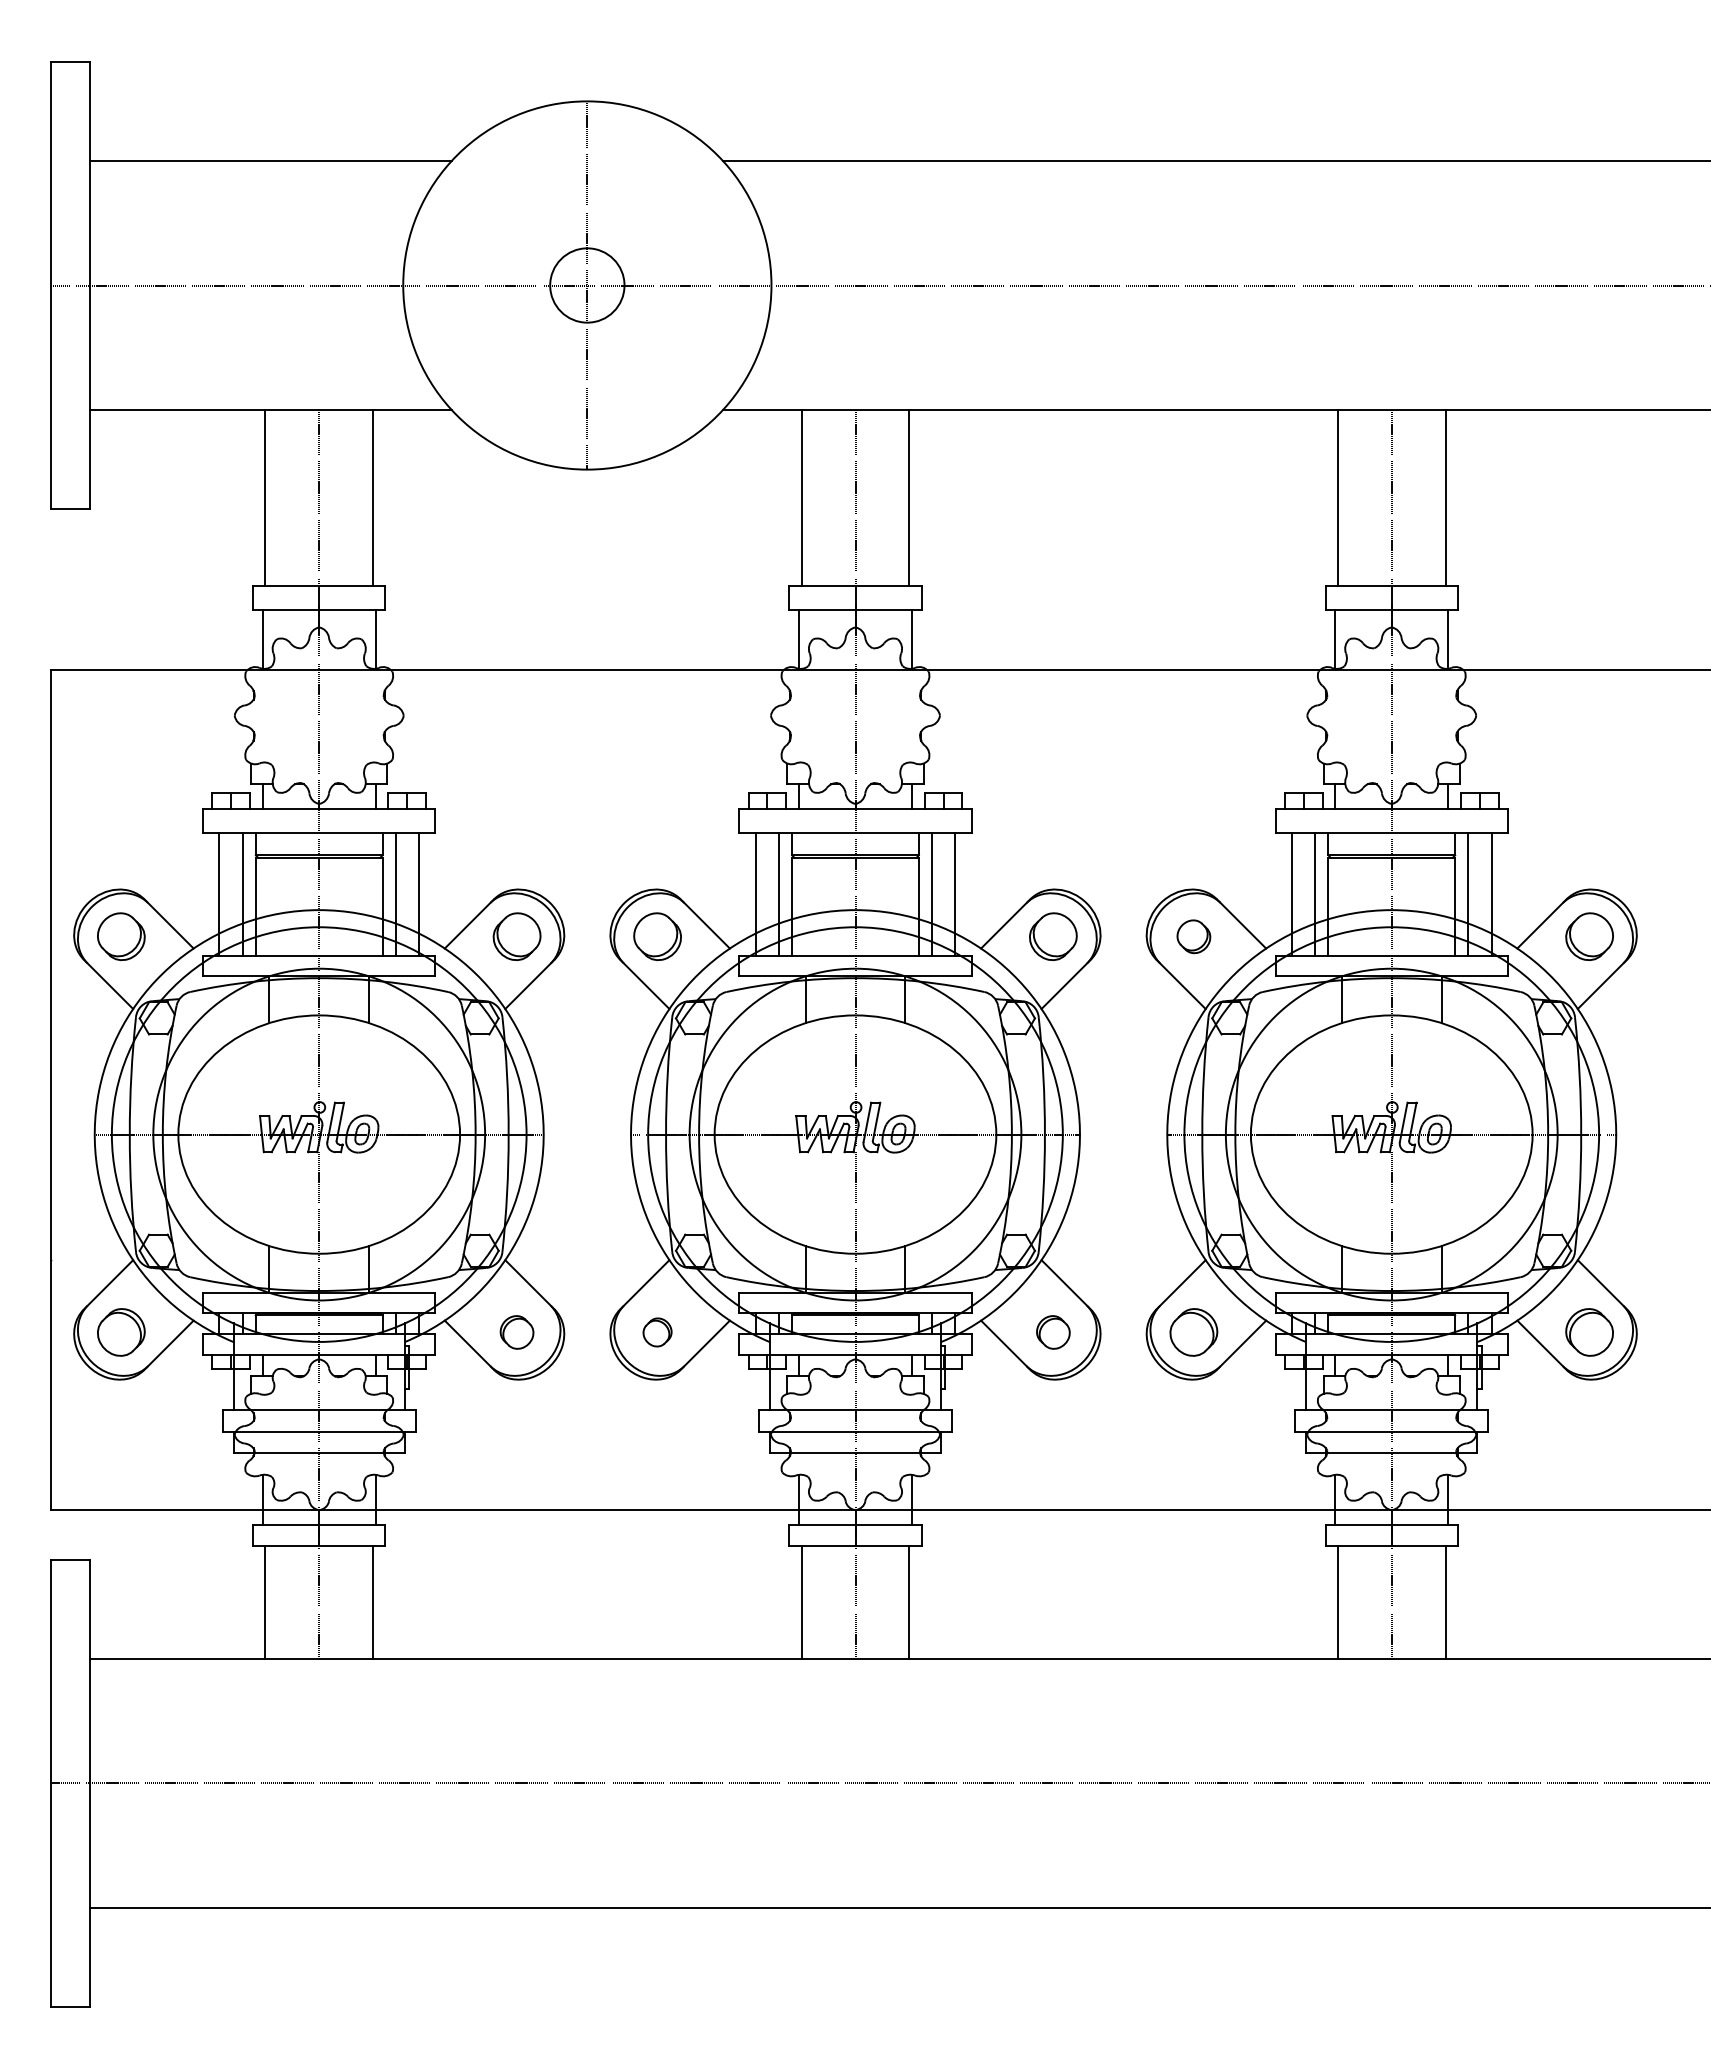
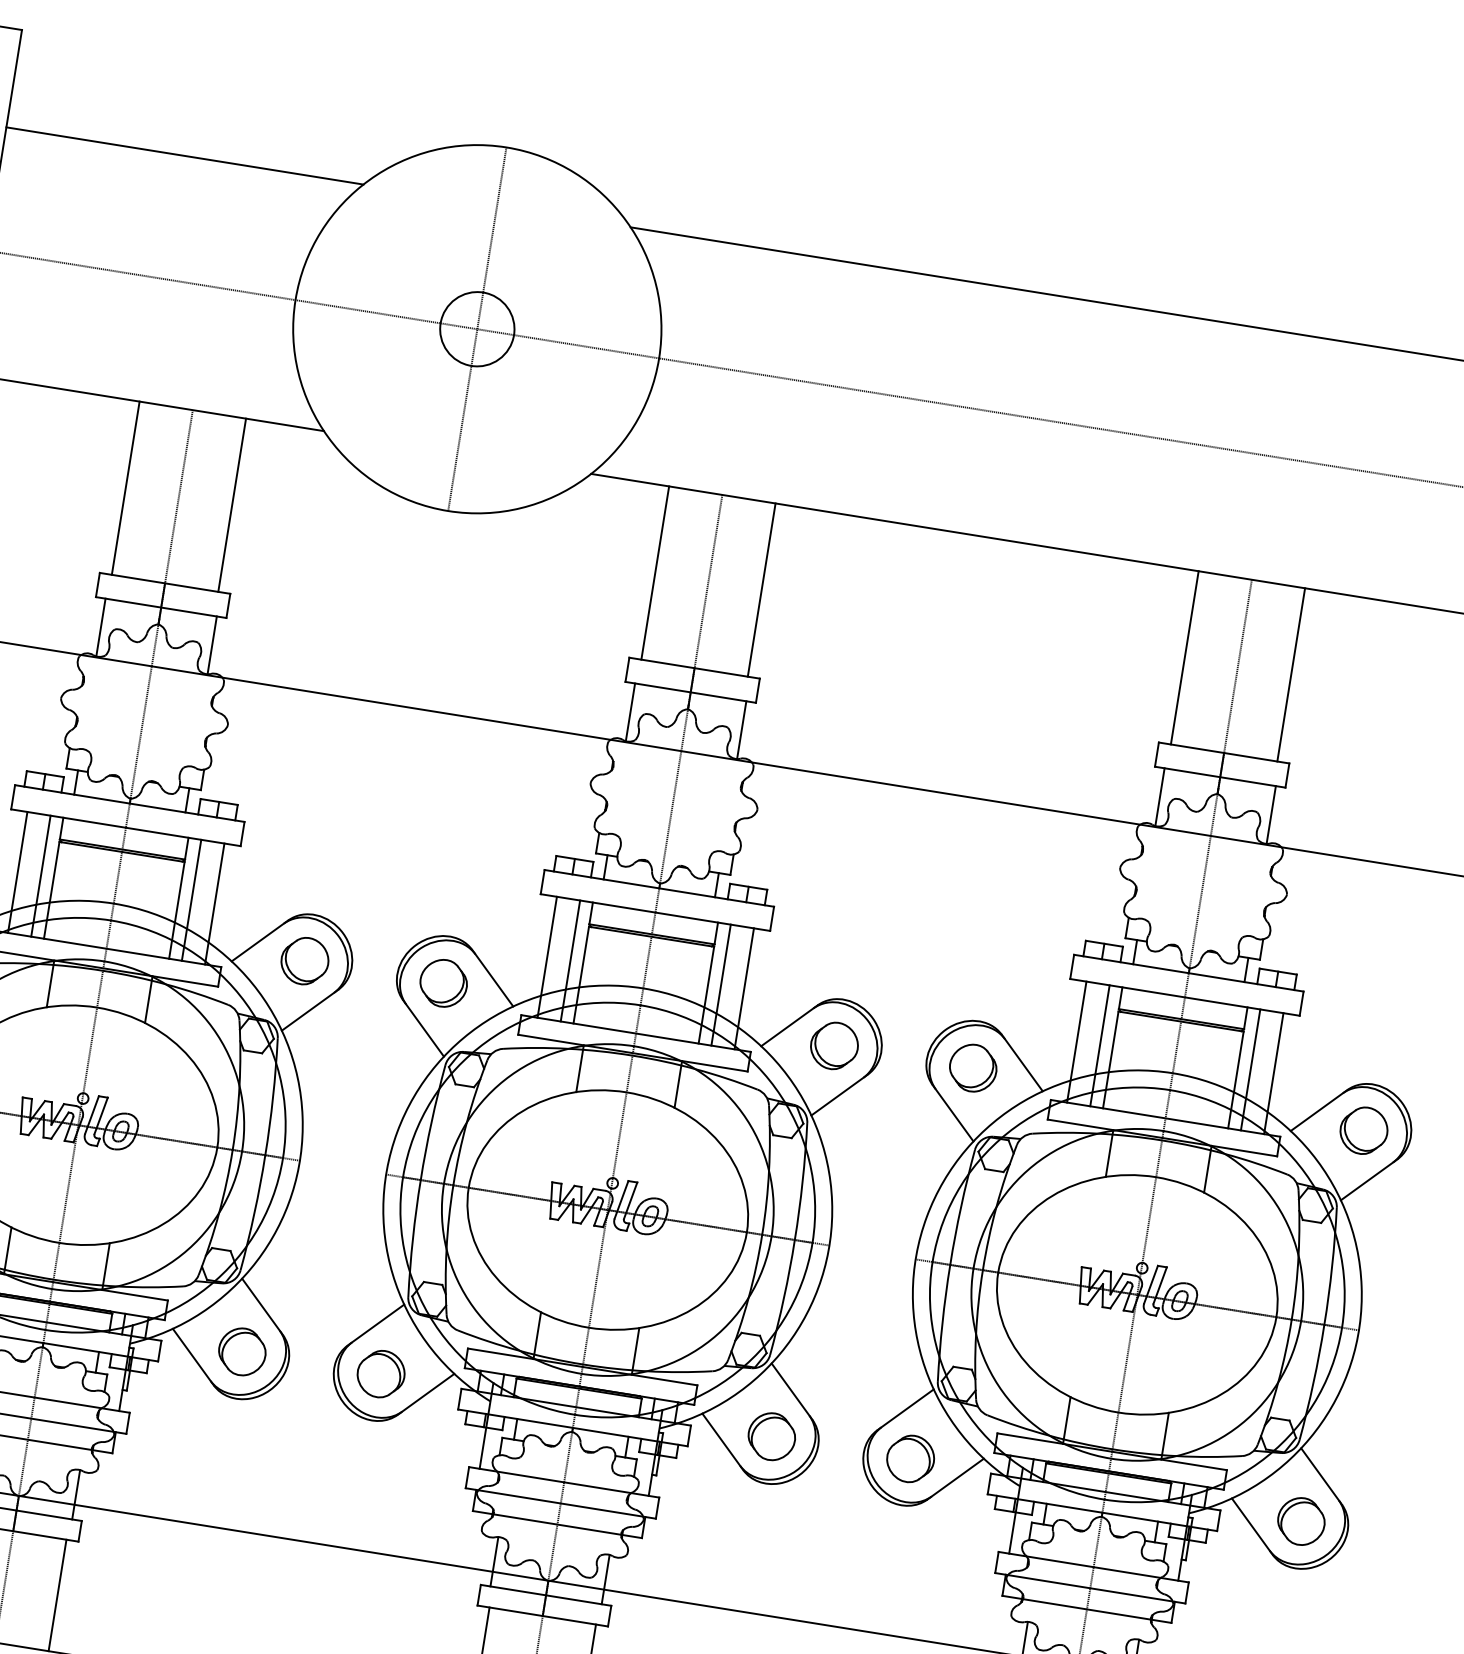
part: (1193, 936) -> (972, 1067), size x1.43
part: (516, 1332) -> (241, 1351), size x1.43
part: (657, 1332) -> (381, 1374), size x1.67
part: (1053, 1332) -> (772, 1436), size x1.43

